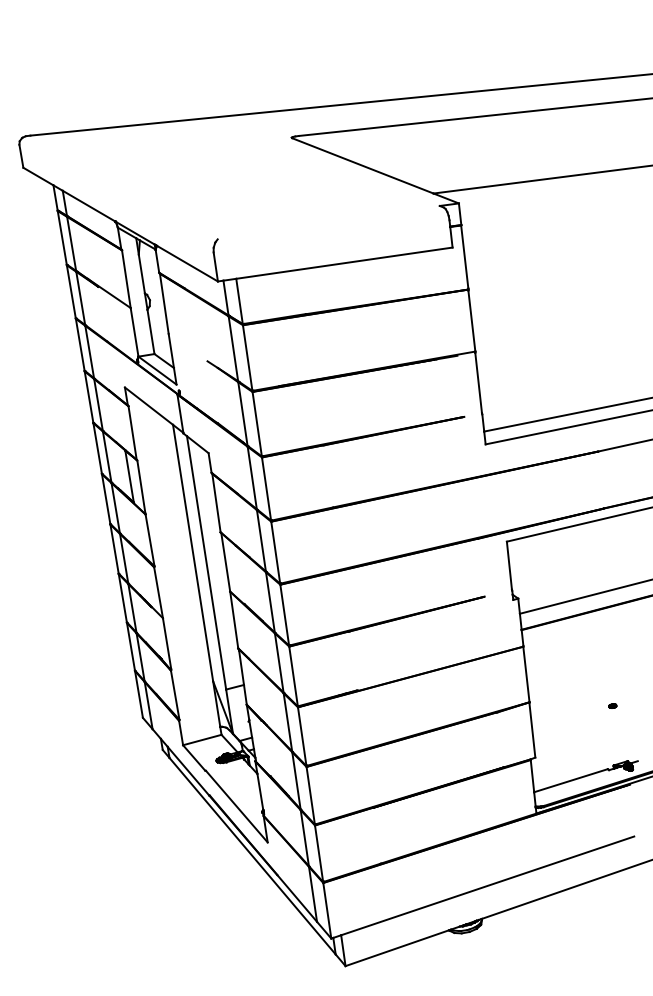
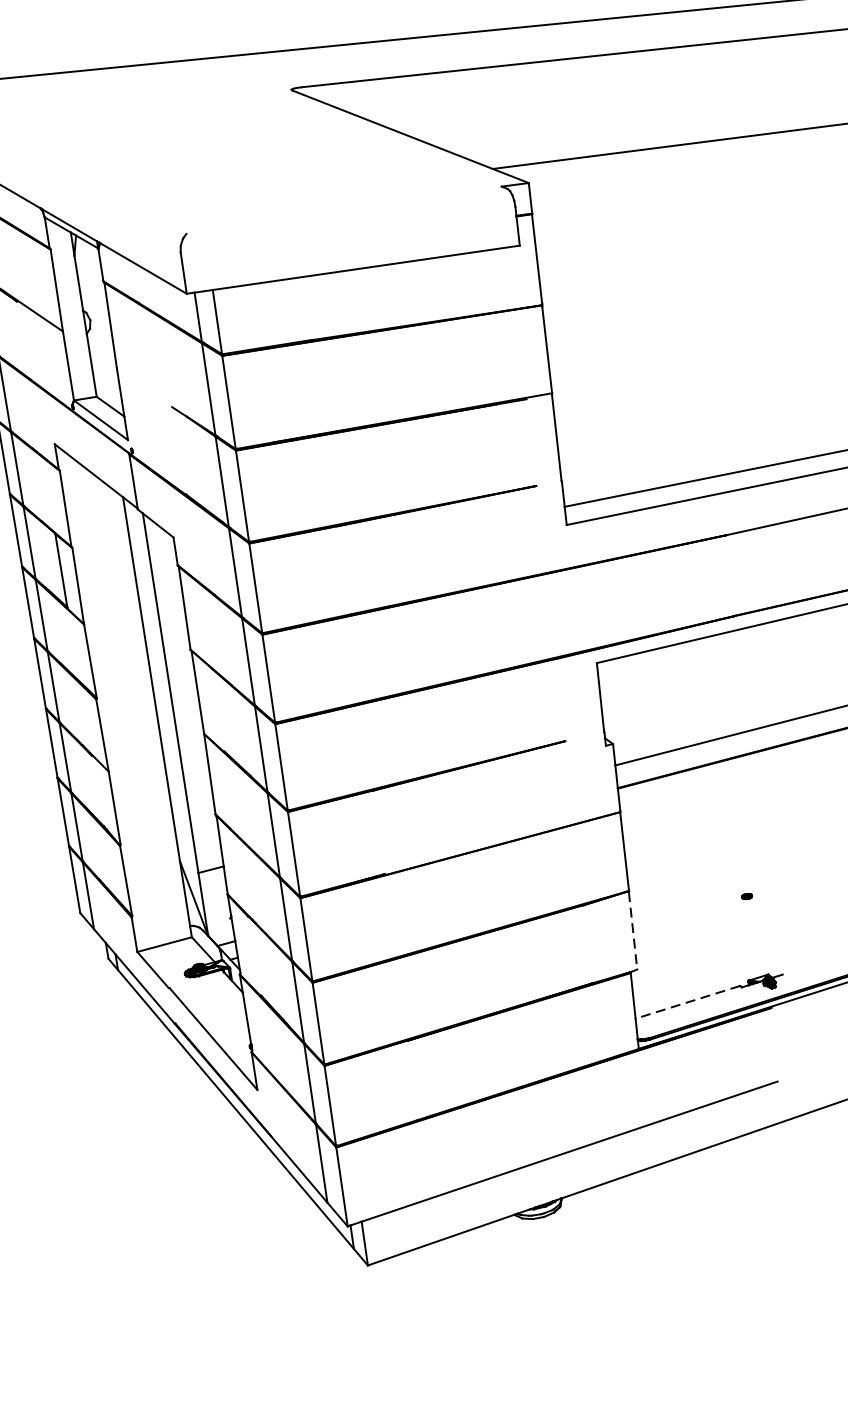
line: (532, 730) -> (633, 931), solid -> dashed
line: (570, 780) -> (687, 1002), solid -> dashed

